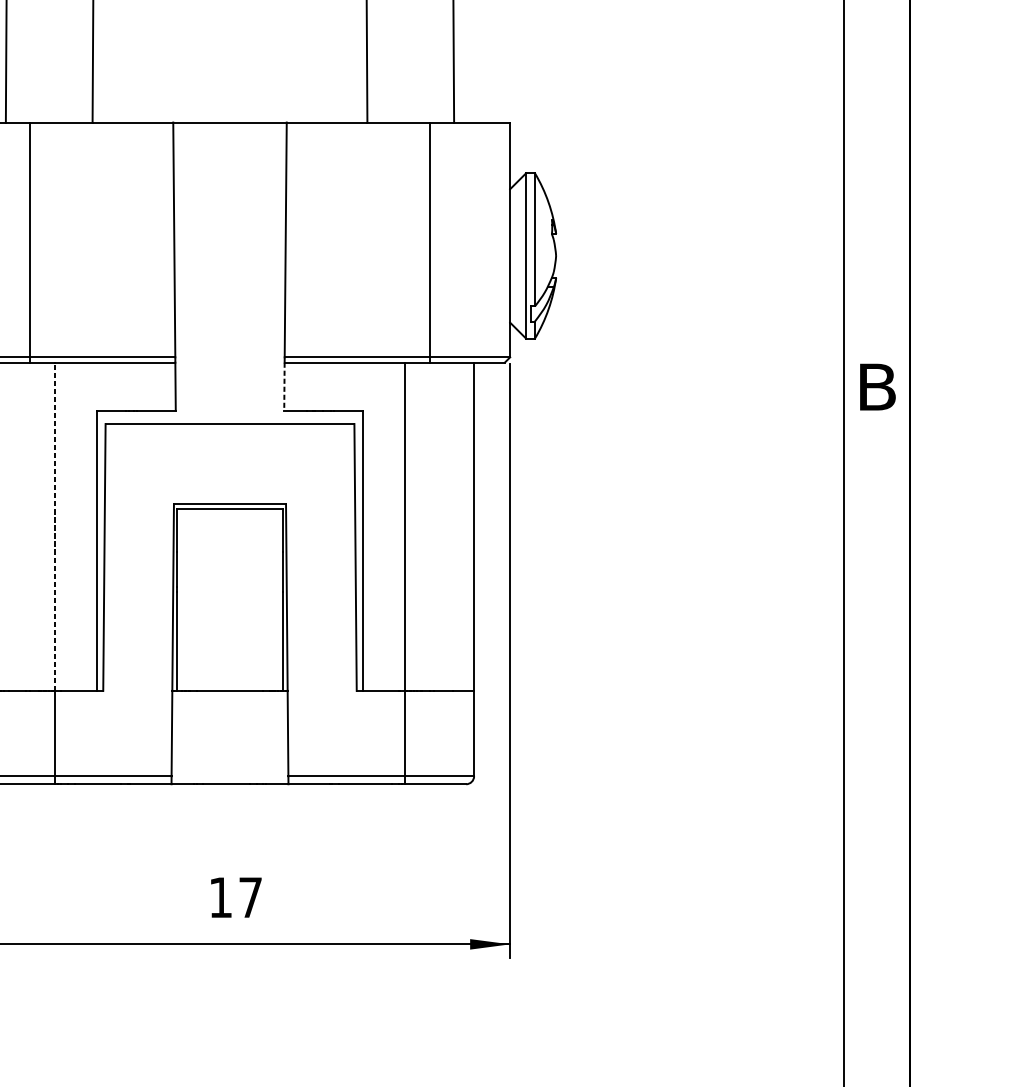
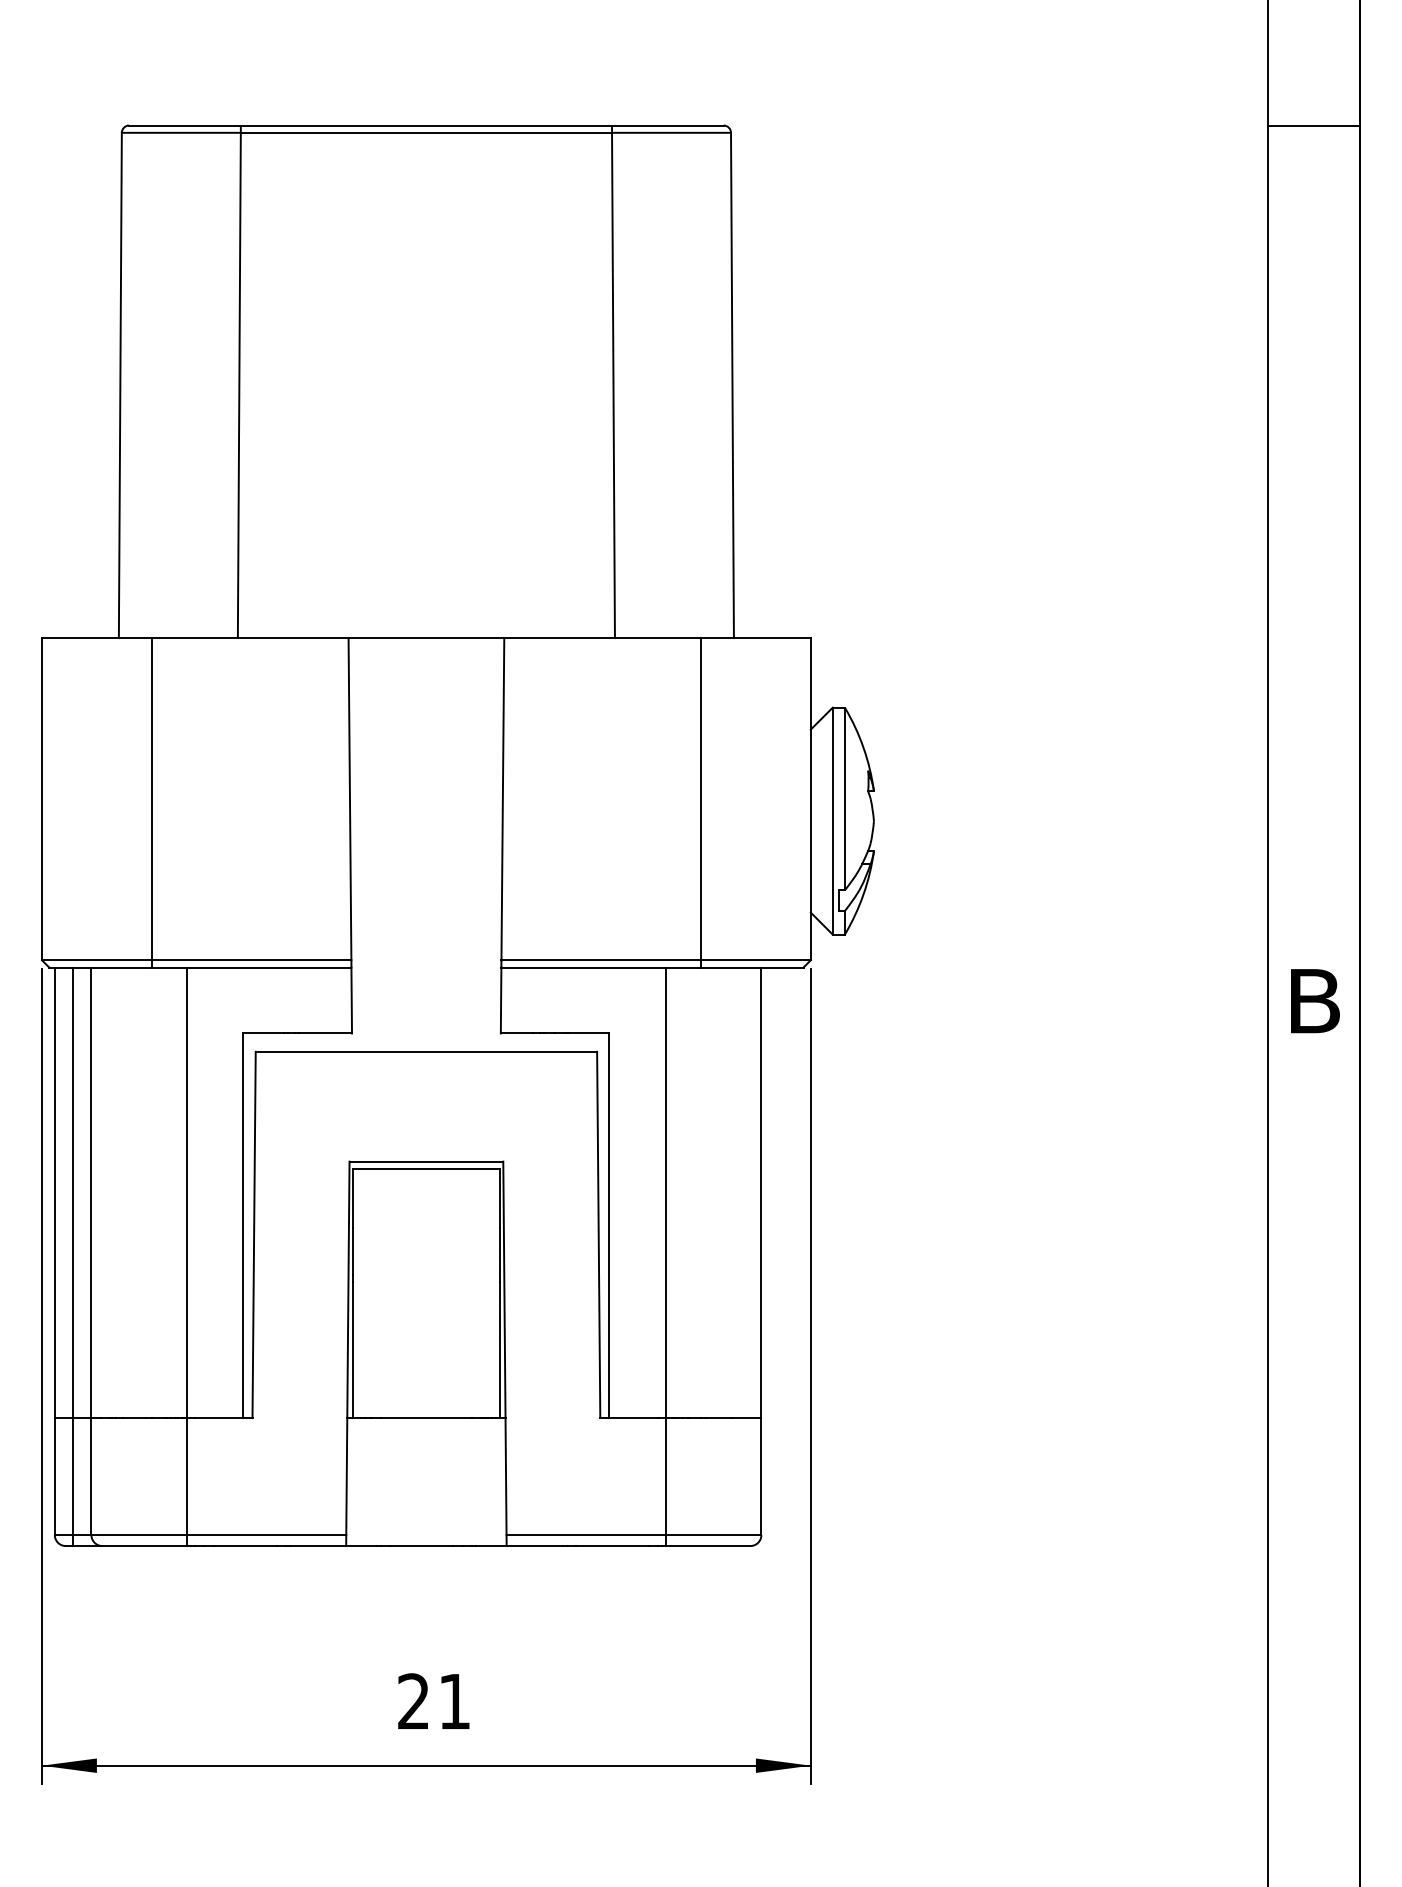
line: (284, 386) -> (501, 1000), dashed -> solid
line: (55, 526) -> (186, 1192), dashed -> solid
text: (235, 896) -> (433, 1700), 17 -> 21

